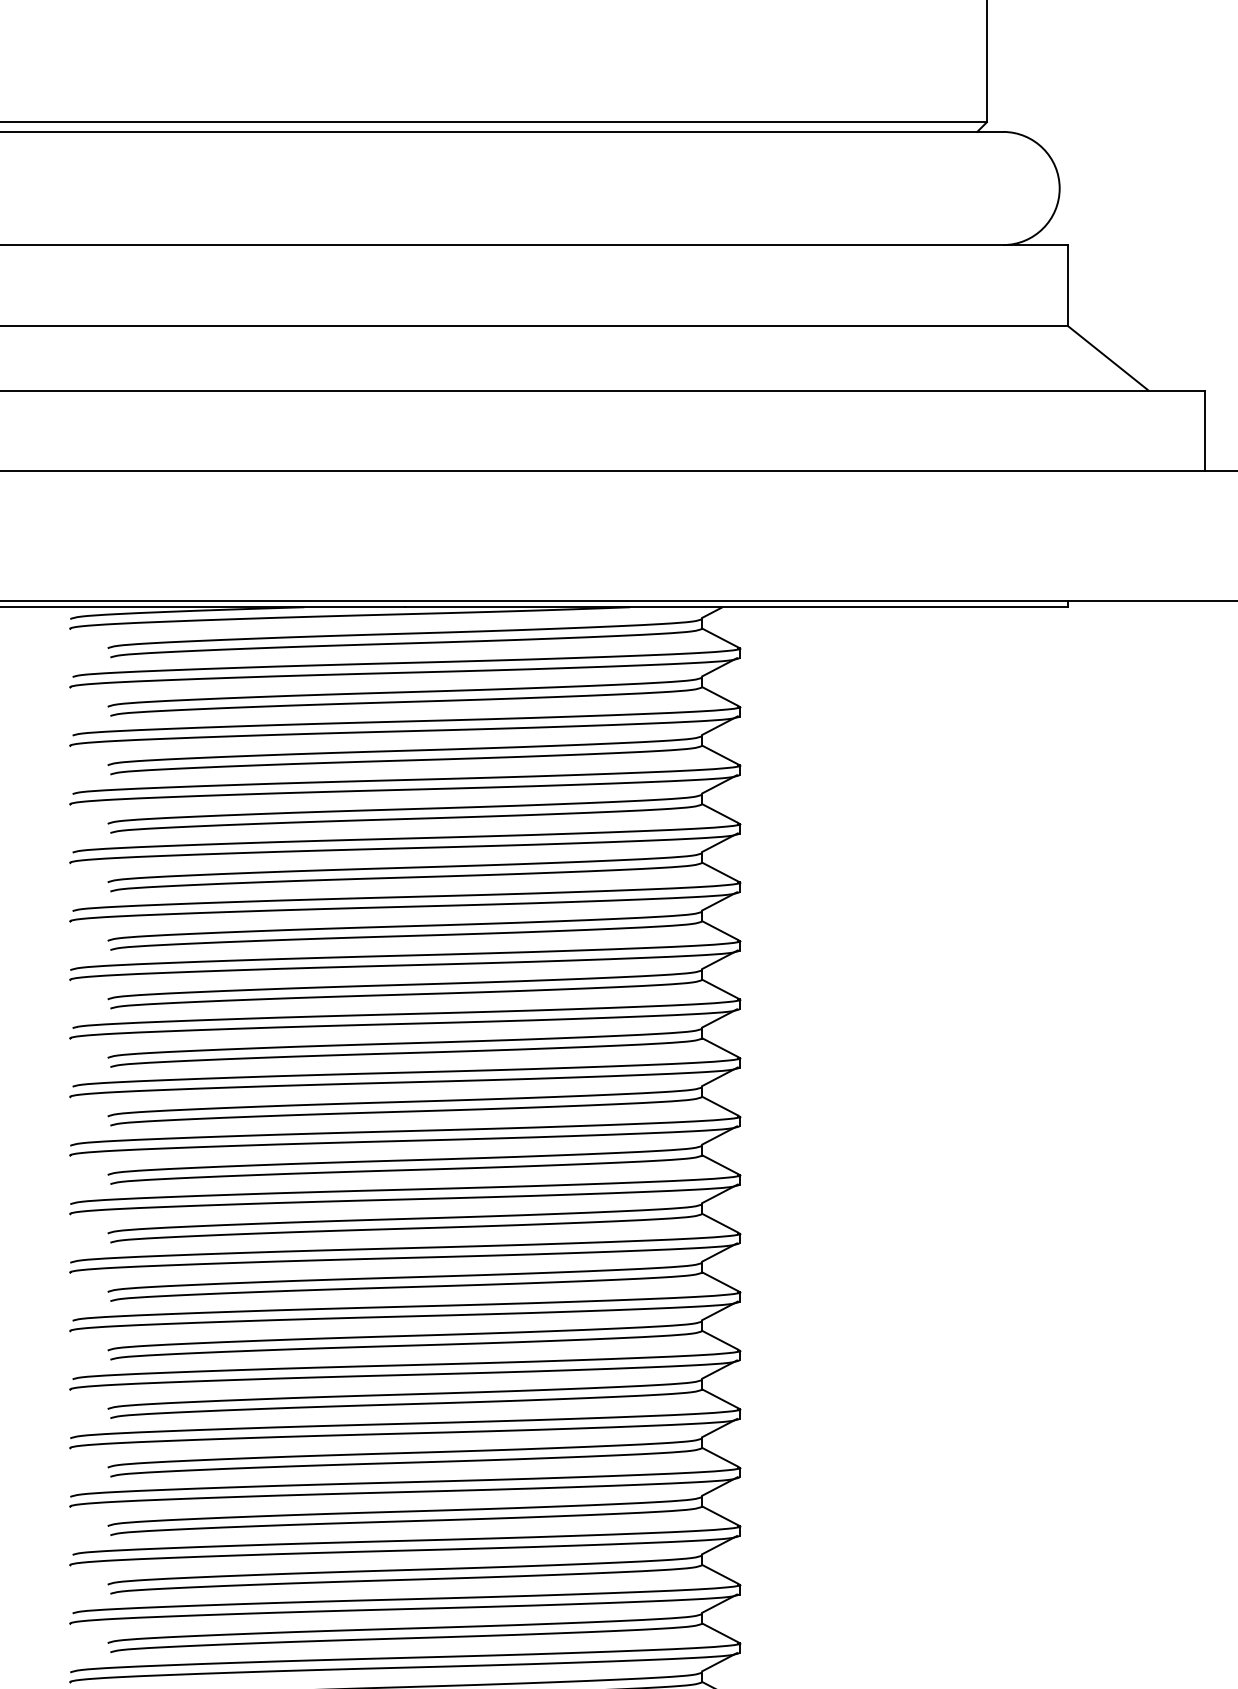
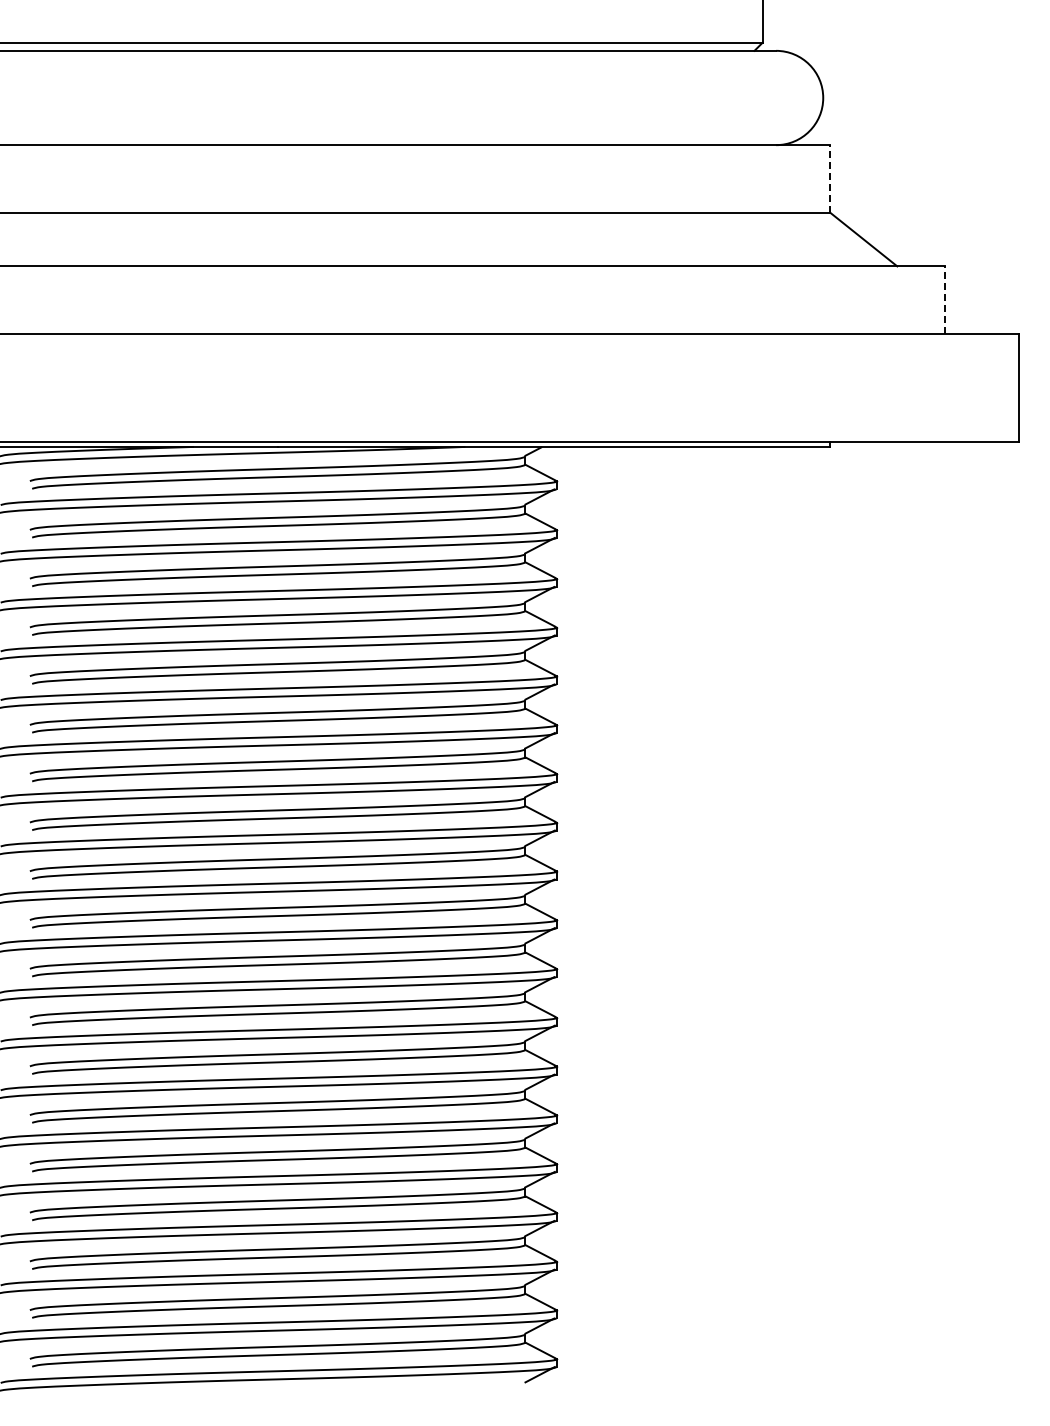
line: (1067, 285) -> (829, 178), solid -> dashed
line: (1205, 431) -> (944, 300), solid -> dashed

